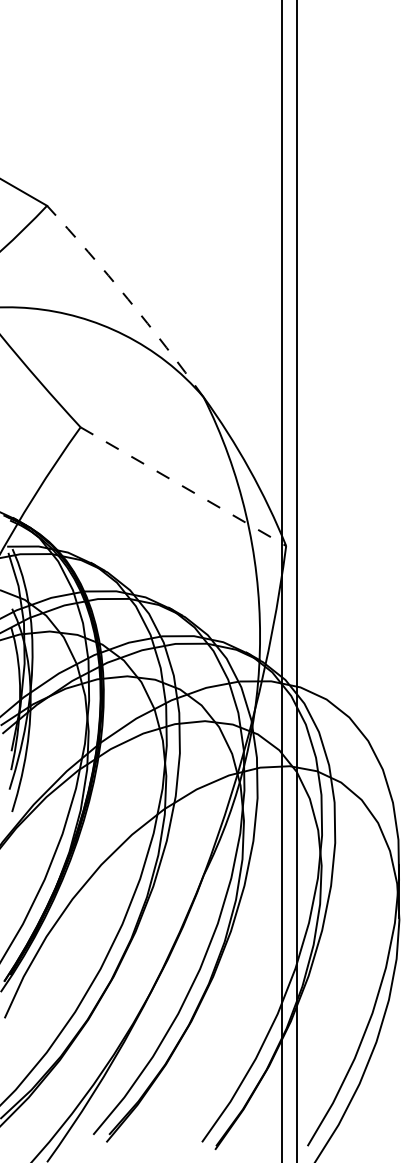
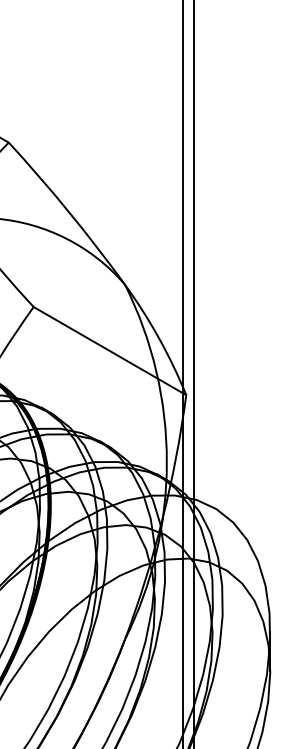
arc: (128, 299) -> (69, 212), dashed -> solid
line: (183, 486) -> (110, 350), dashed -> solid

